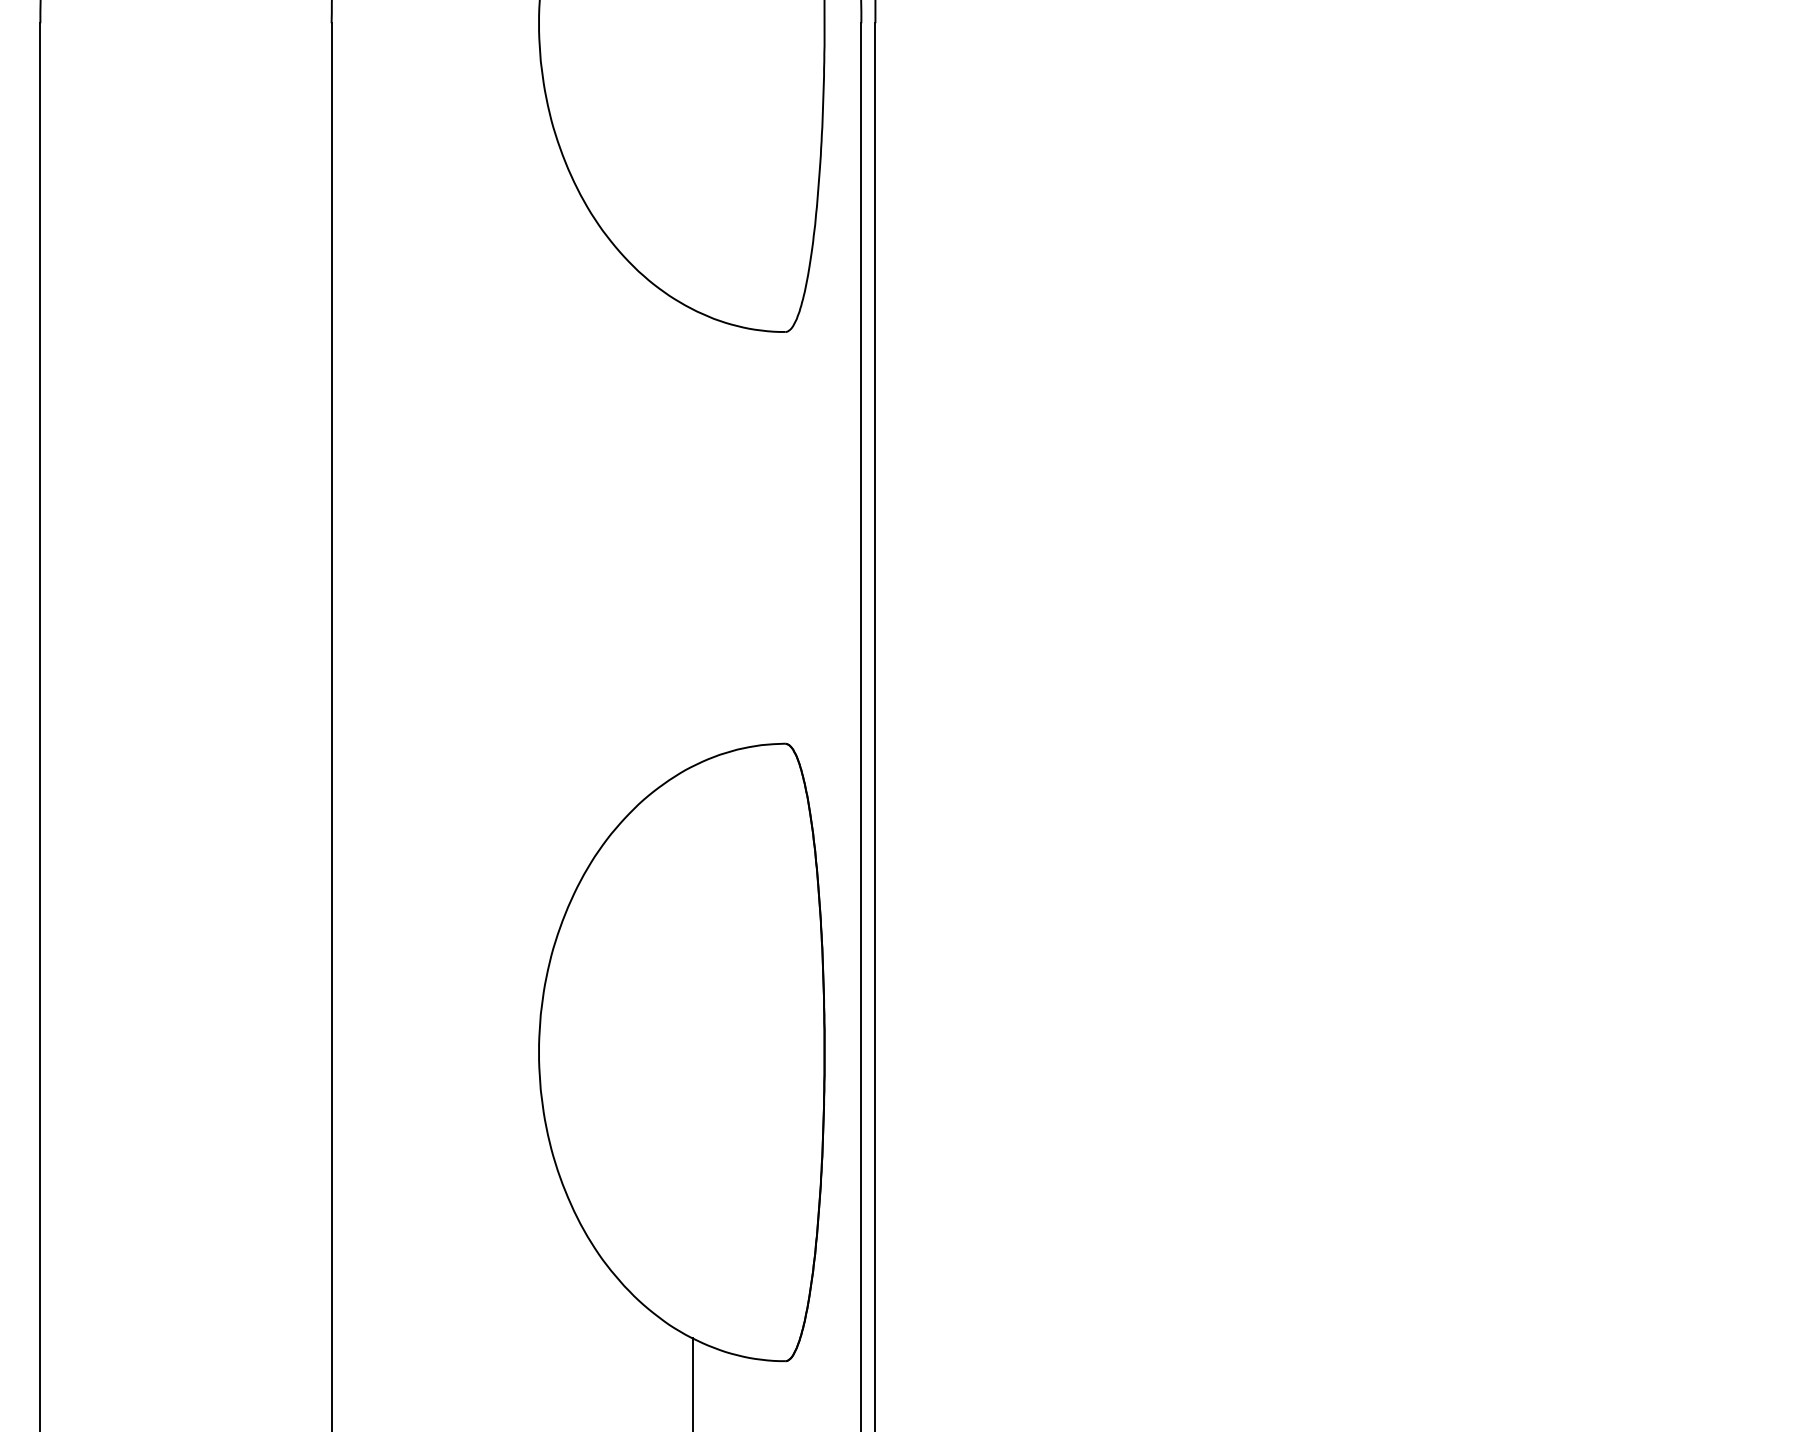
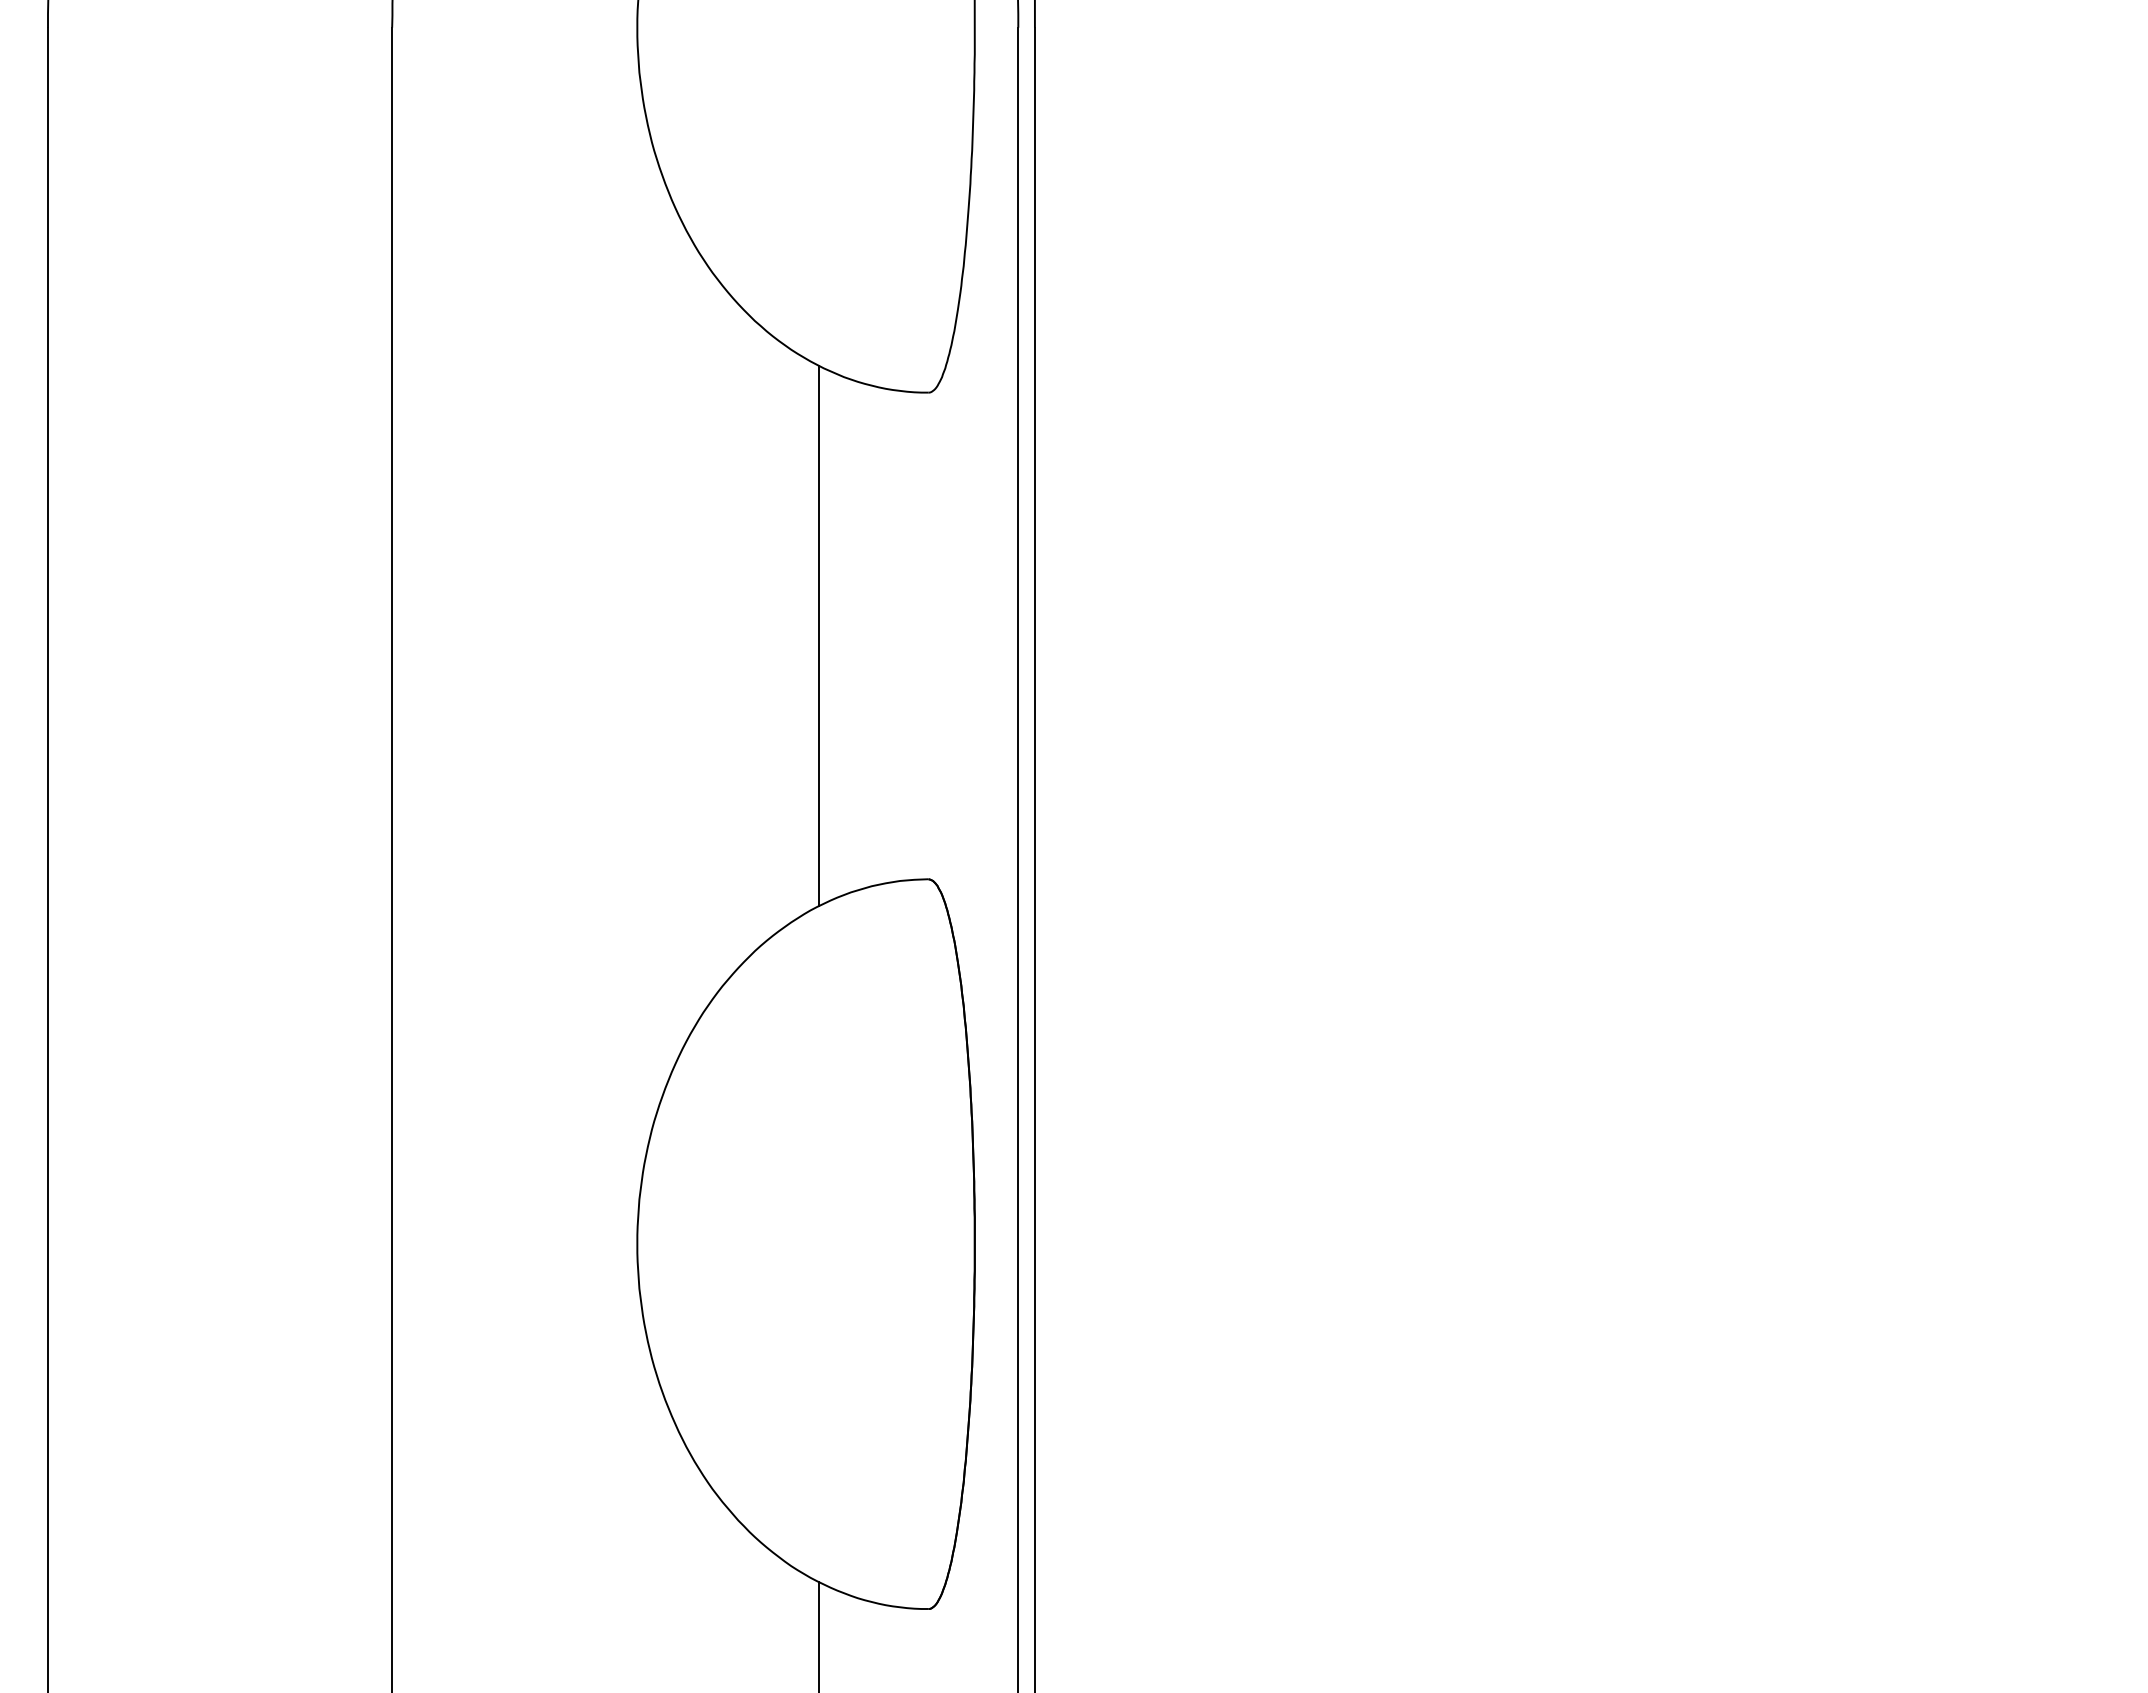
line: (692, 537) -> (818, 635), added

